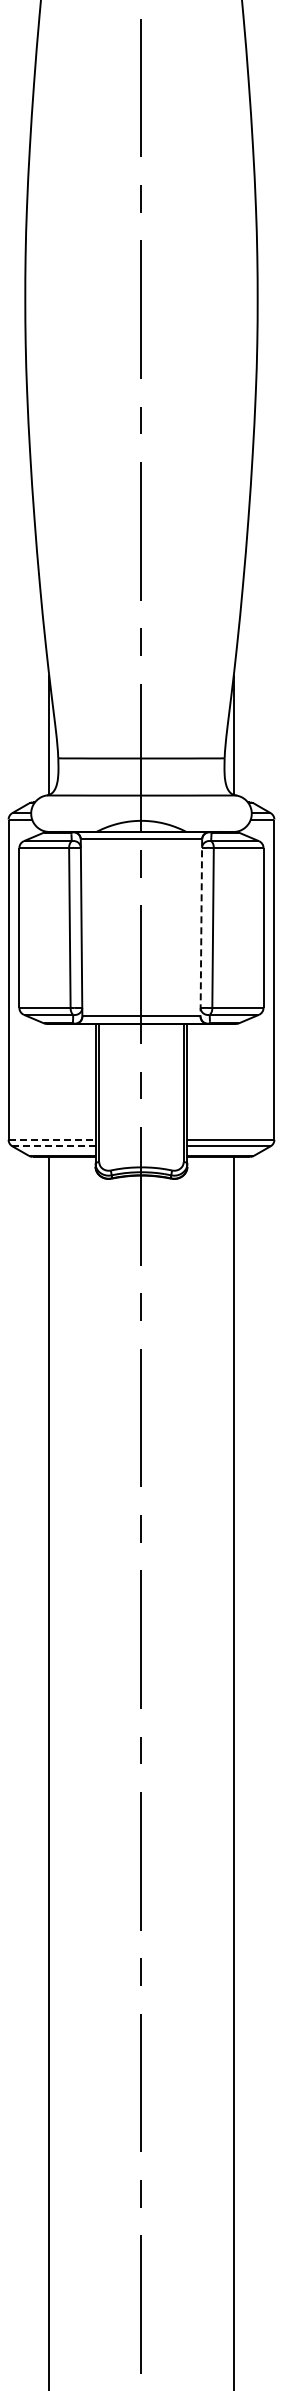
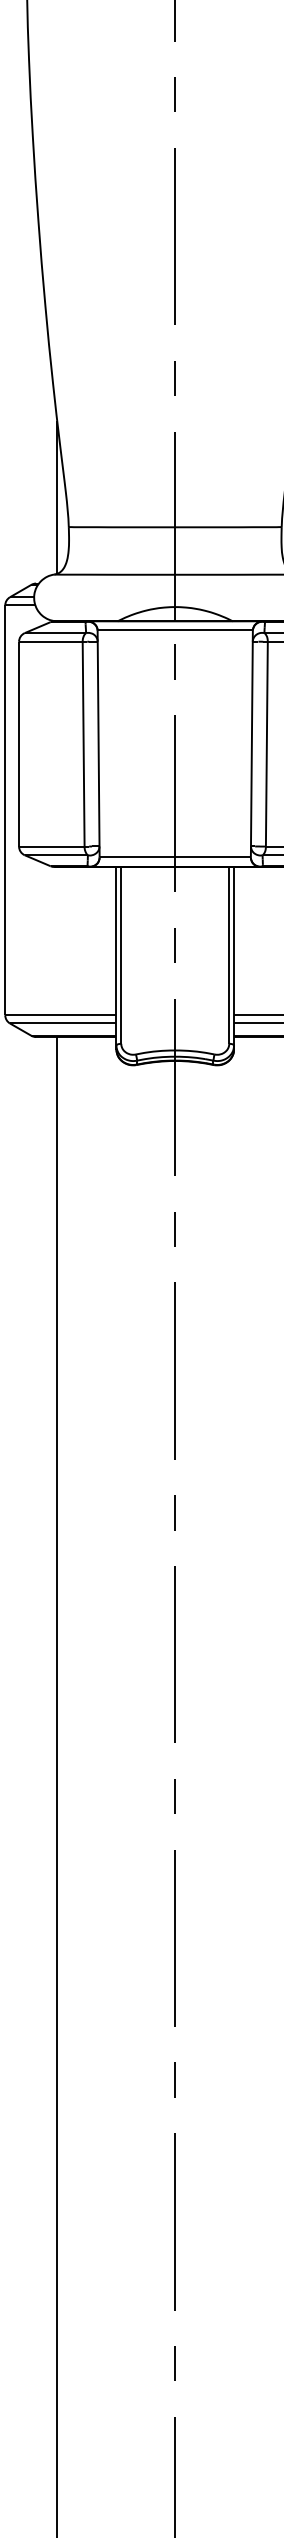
line: (201, 927) -> (252, 743), dashed -> solid
line: (52, 1139) -> (61, 1014), dashed -> solid
line: (53, 1146) -> (62, 1023), dashed -> solid

